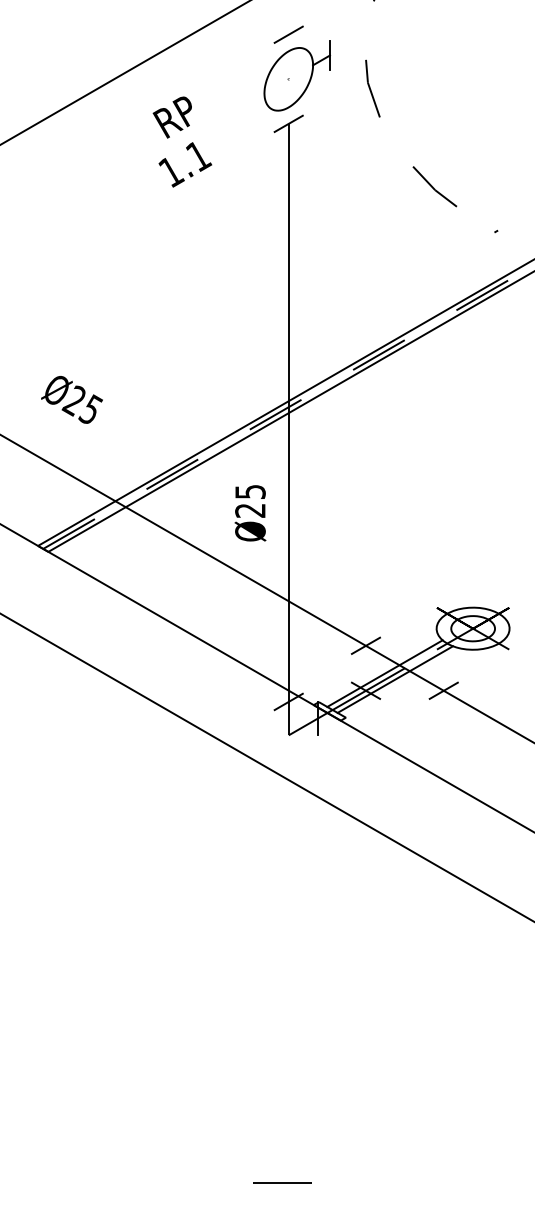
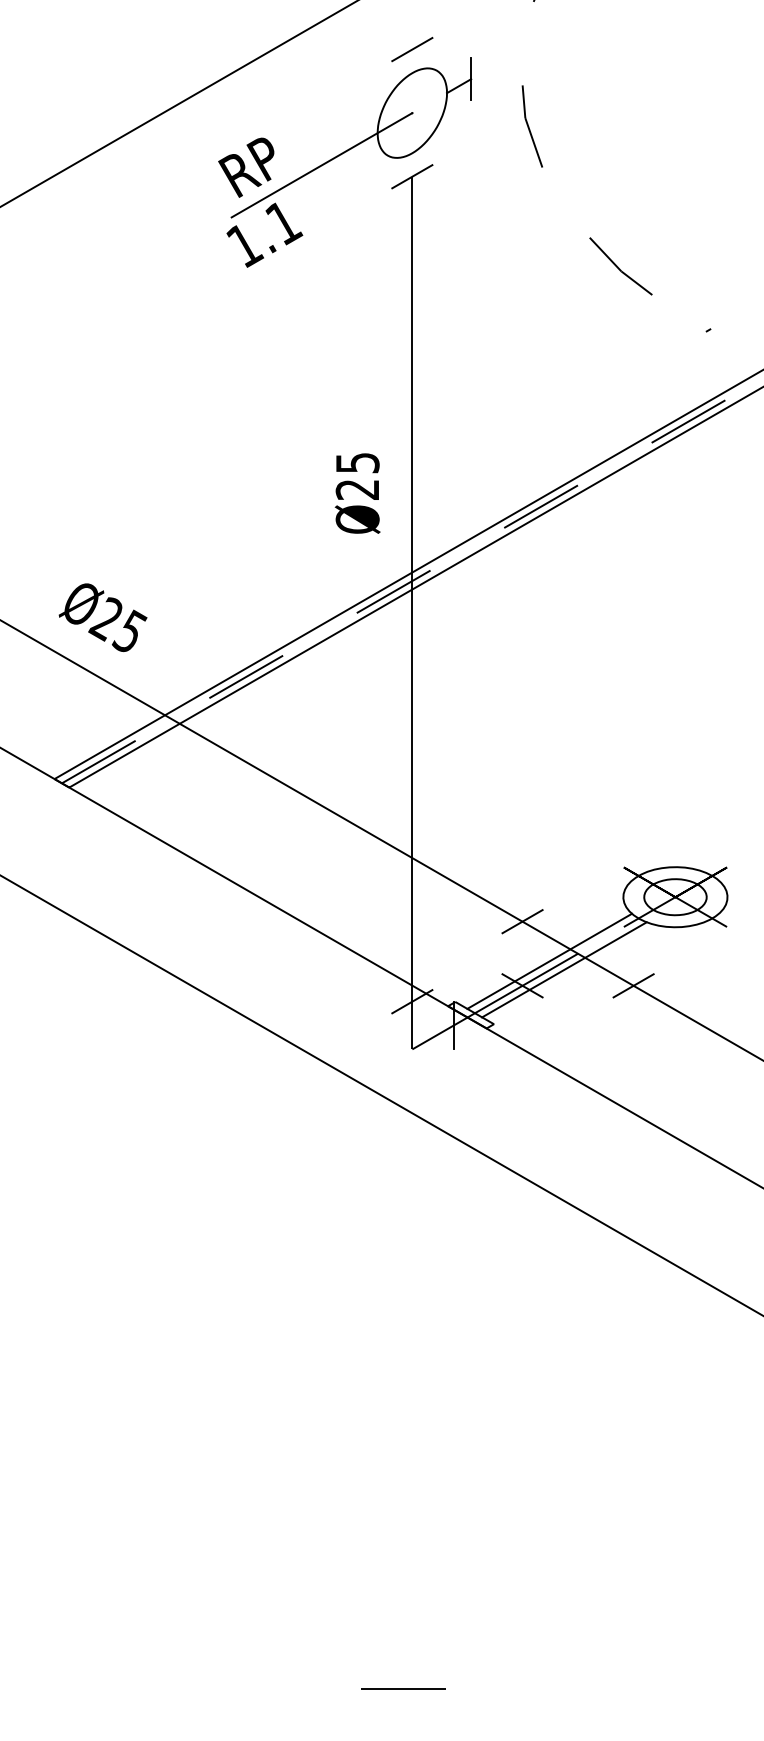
line: (225, 116) -> (321, 165), added
text: (71, 399) -> (102, 617), moved
text: (250, 513) -> (357, 493), moved

